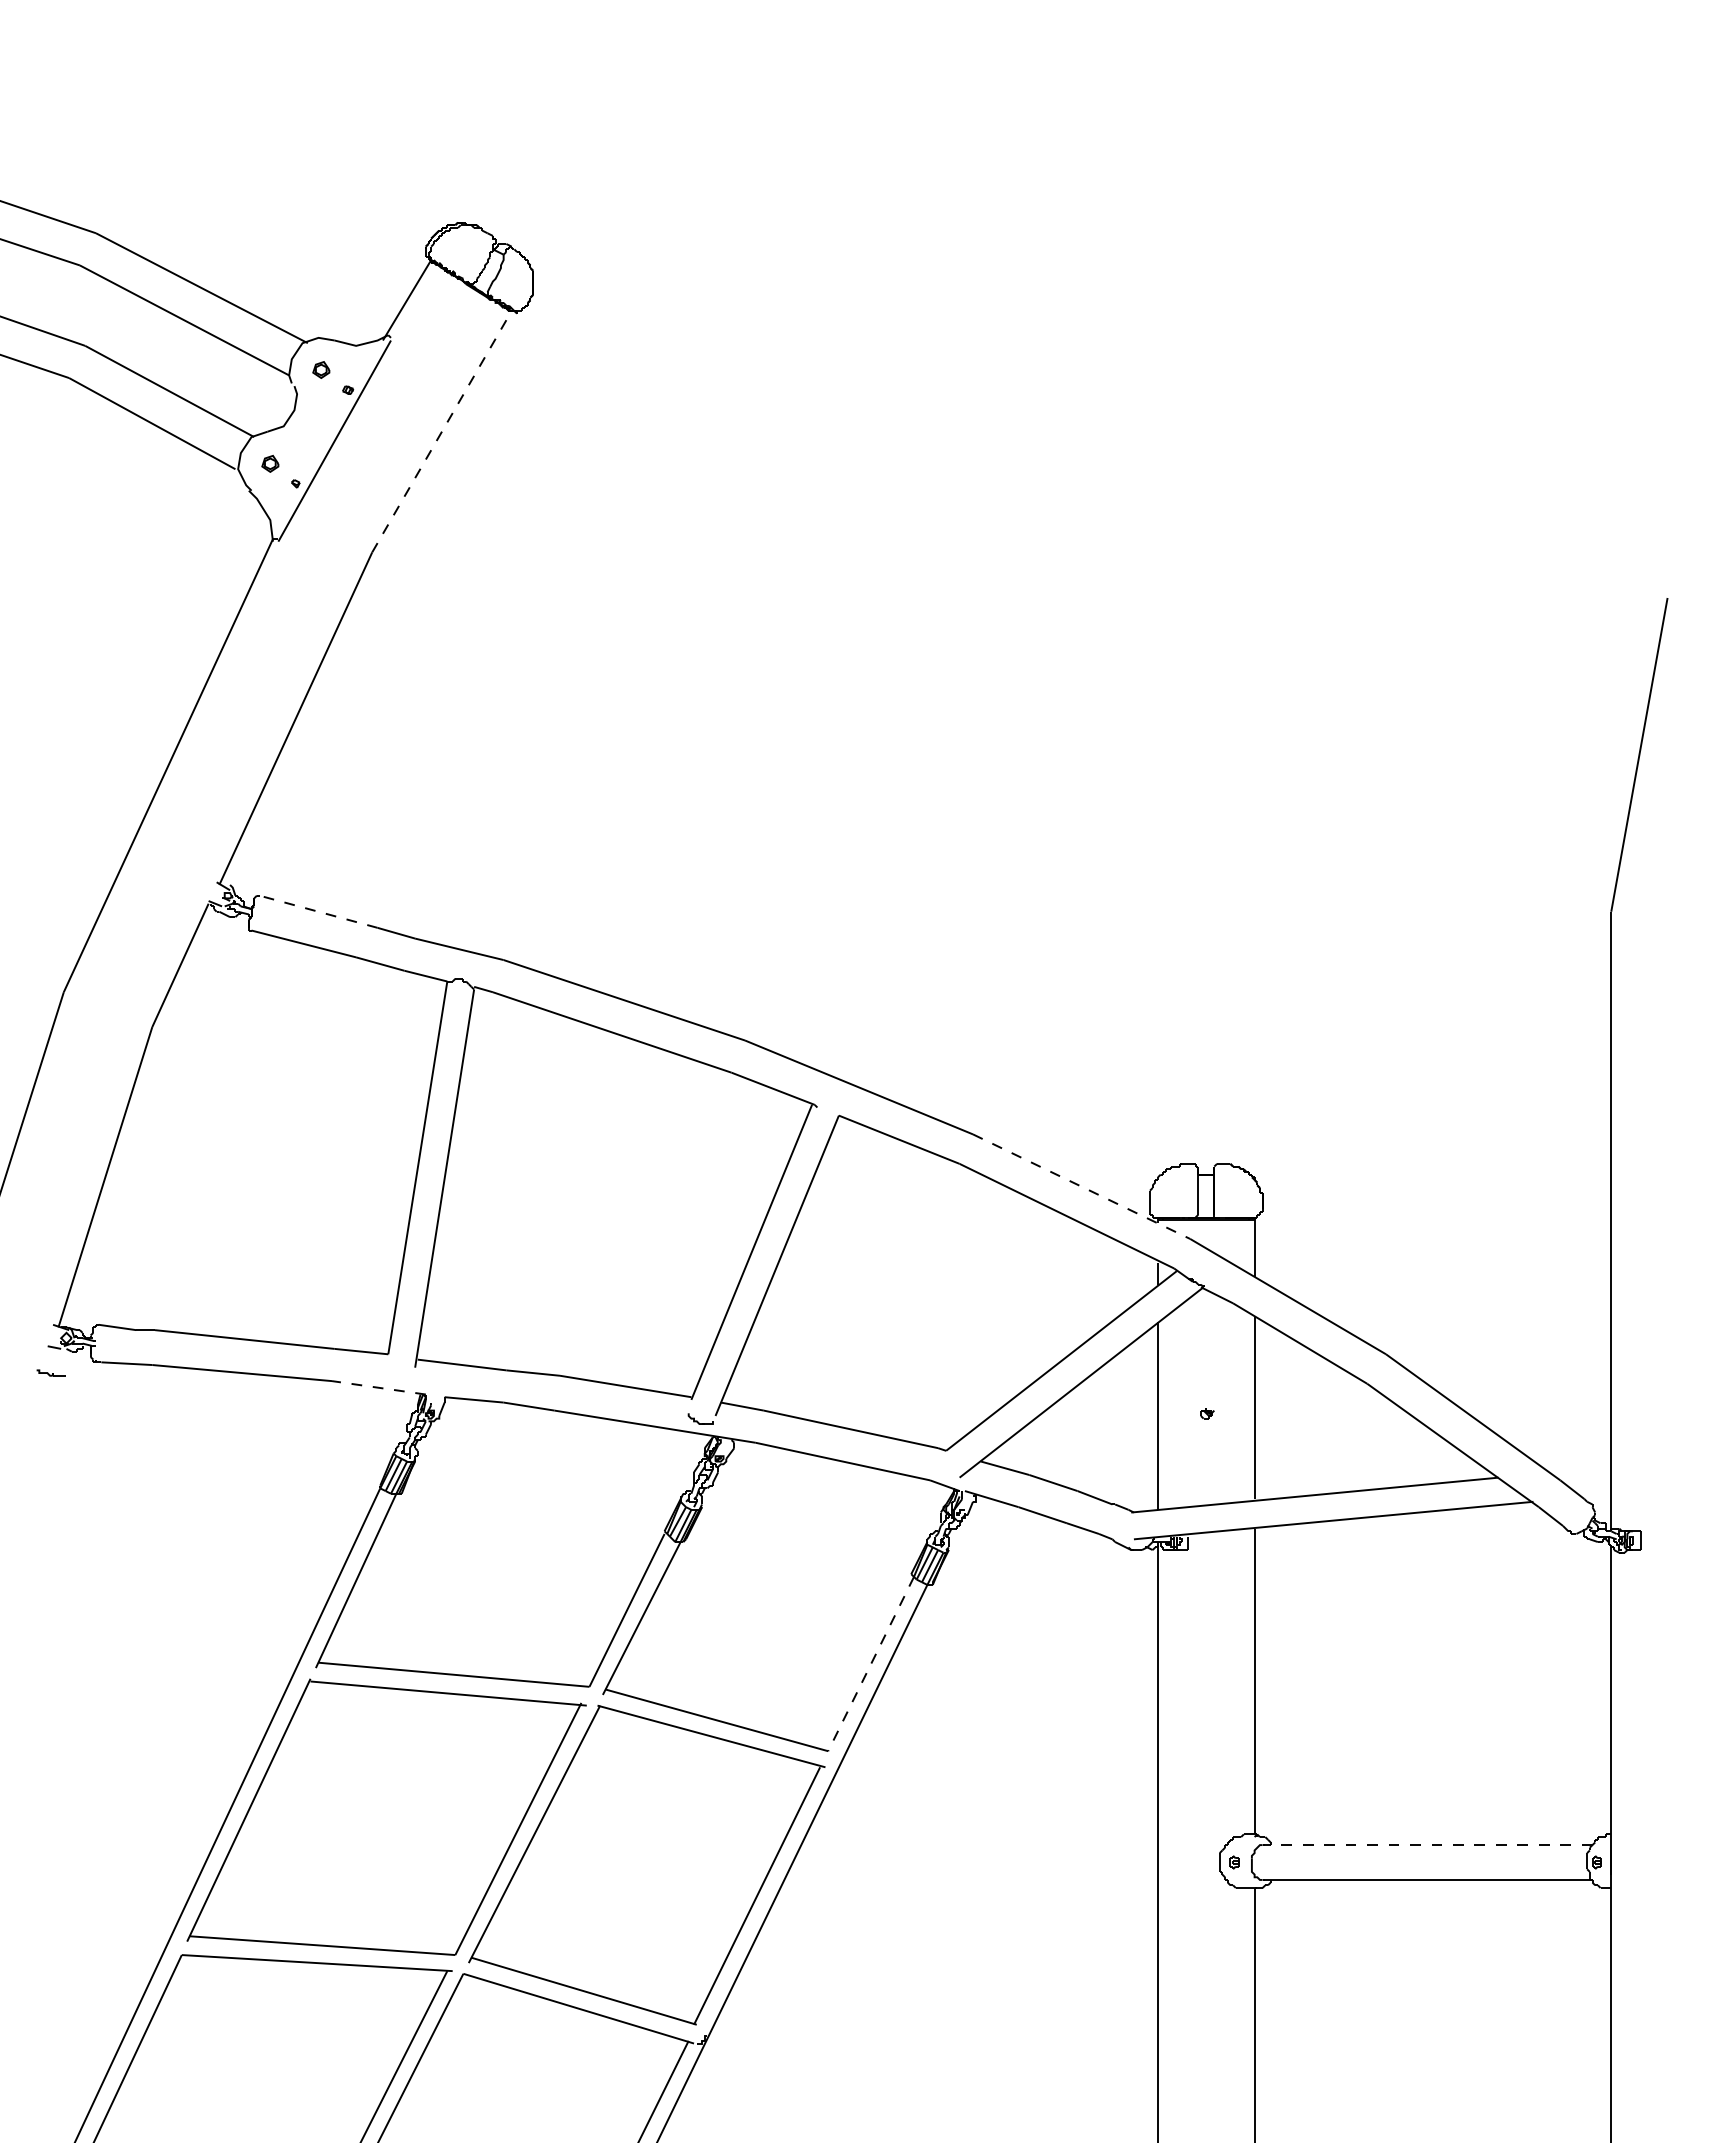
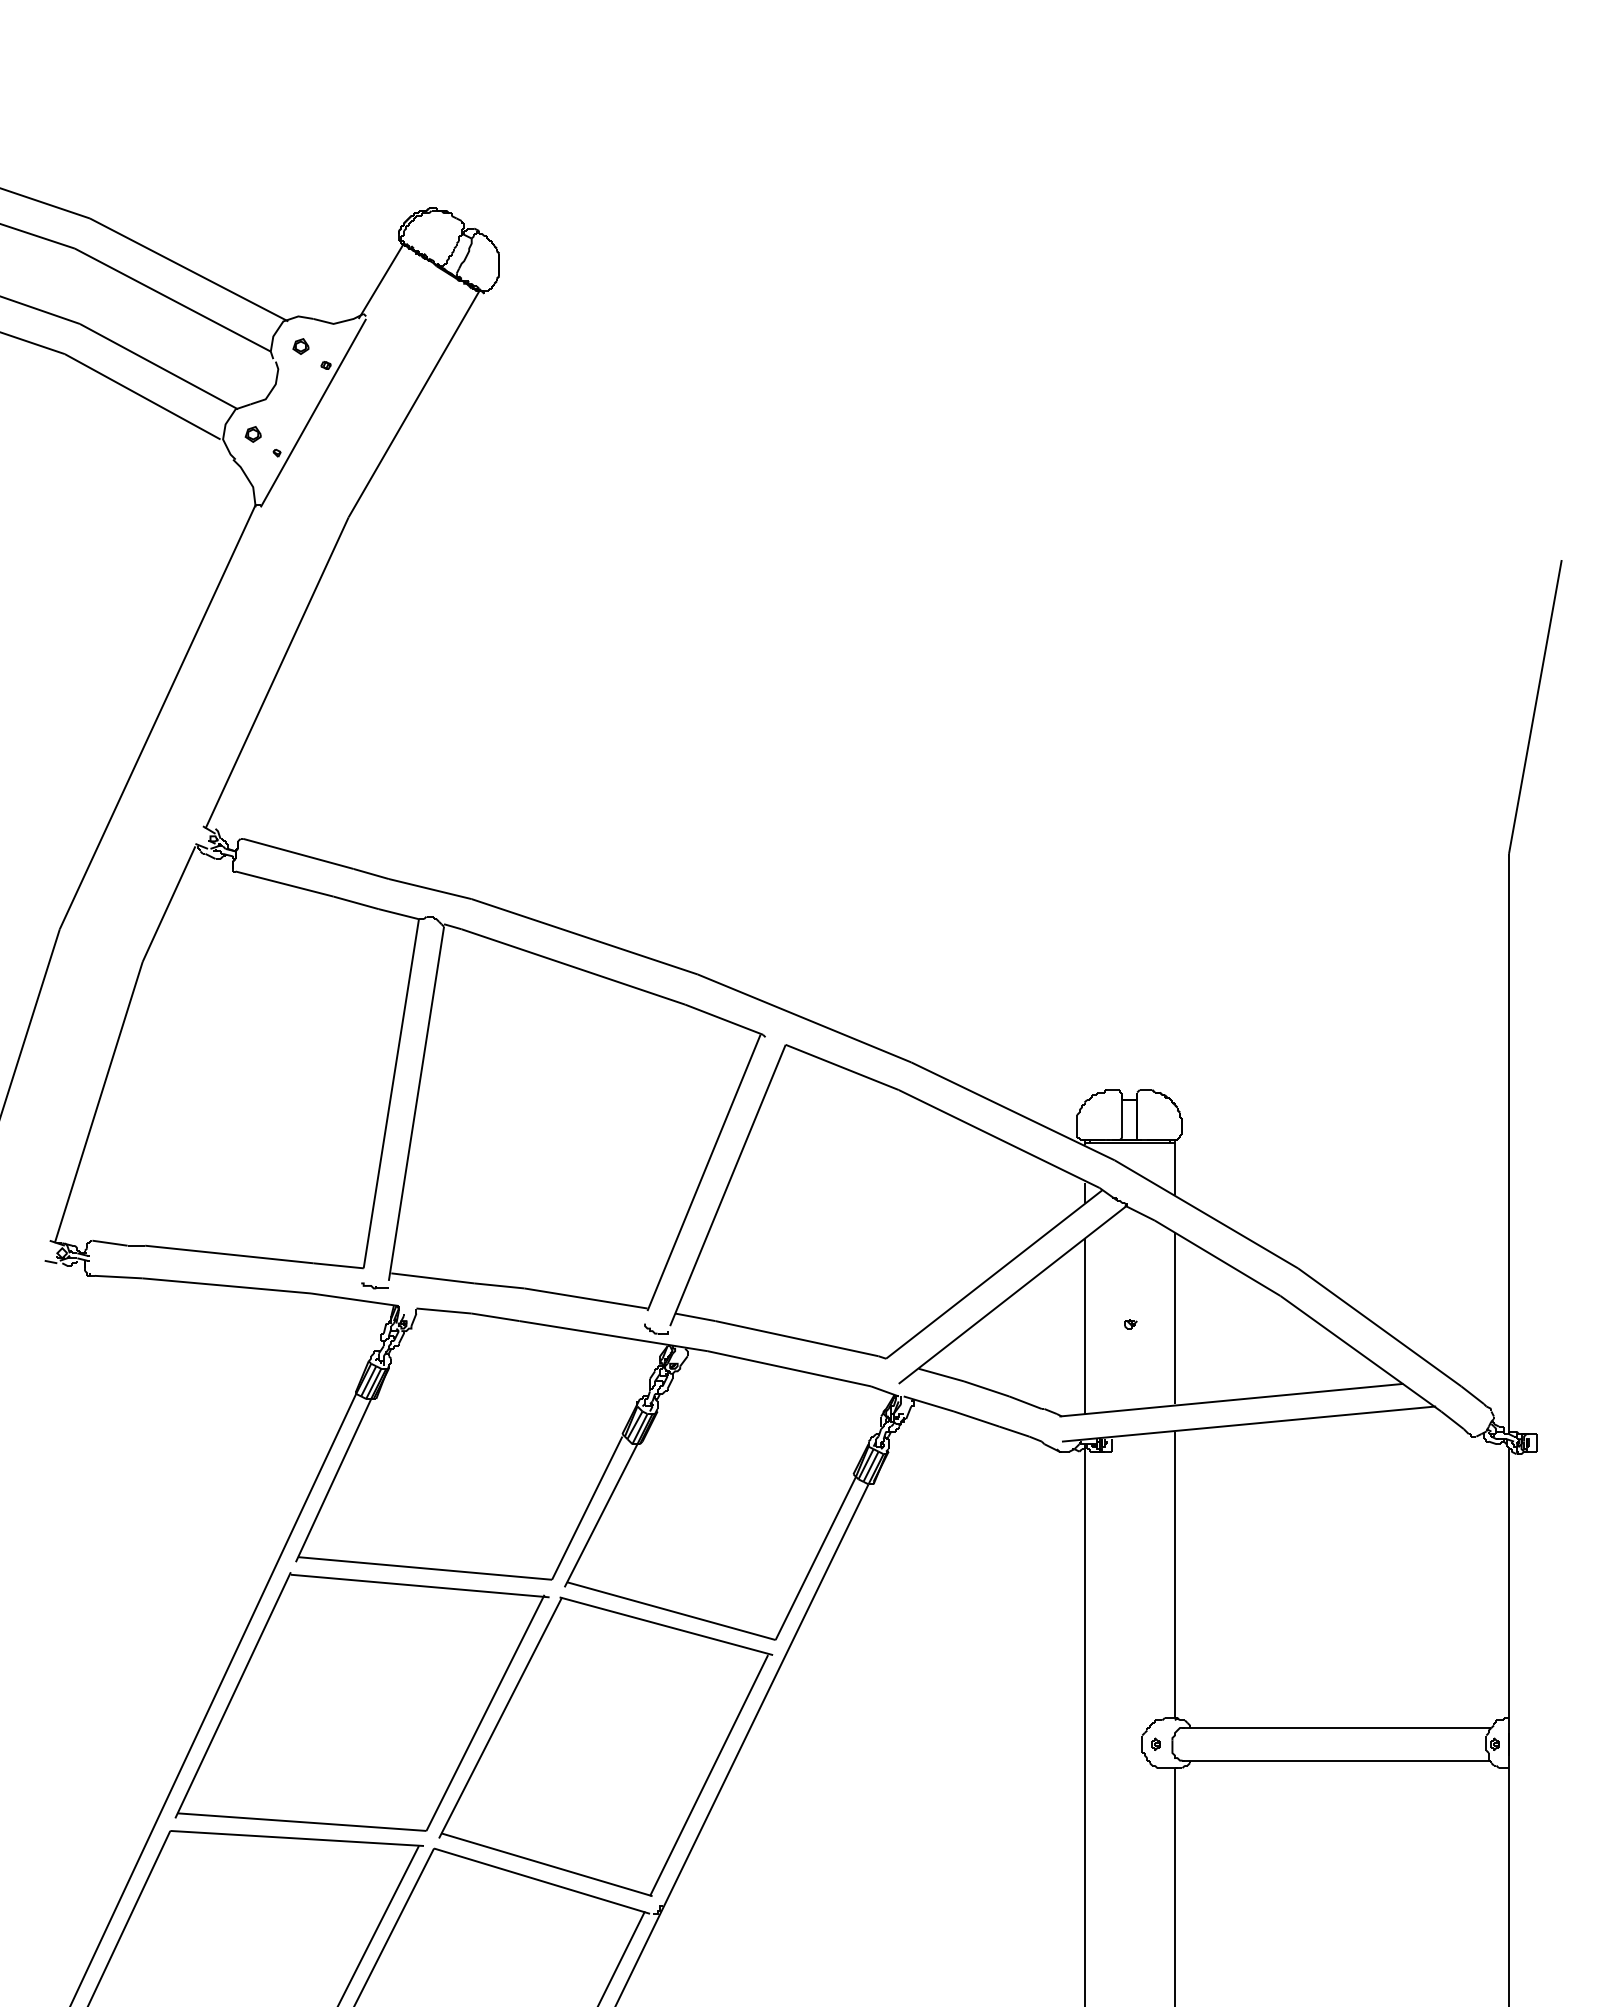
line: (442, 431) -> (414, 404), dashed -> solid
line: (318, 911) -> (298, 853), dashed -> solid
line: (1081, 1186) -> (1012, 1111), dashed -> solid
part: (50, 1372) -> (374, 1285), moved
line: (378, 1387) -> (354, 1299), dashed -> solid
line: (870, 1664) -> (815, 1558), dashed -> solid
line: (1427, 1845) -> (1336, 1728), dashed -> solid

